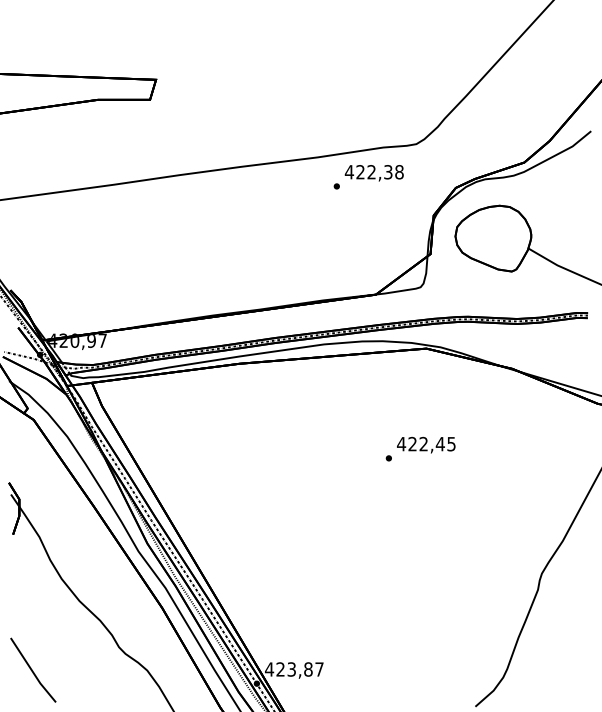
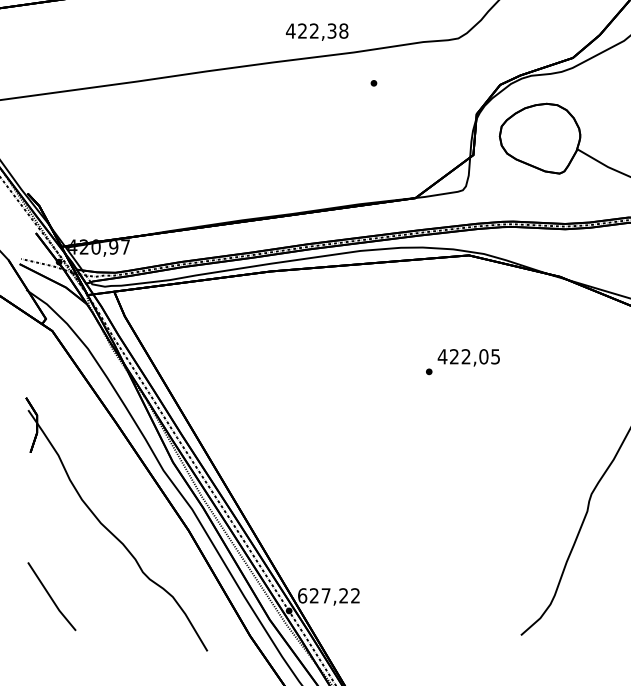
text: (373, 173) -> (316, 32), moved
text: (439, 443) -> (482, 356), 422,45 -> 422,05
text: (293, 669) -> (327, 595), 423,87 -> 627,22

